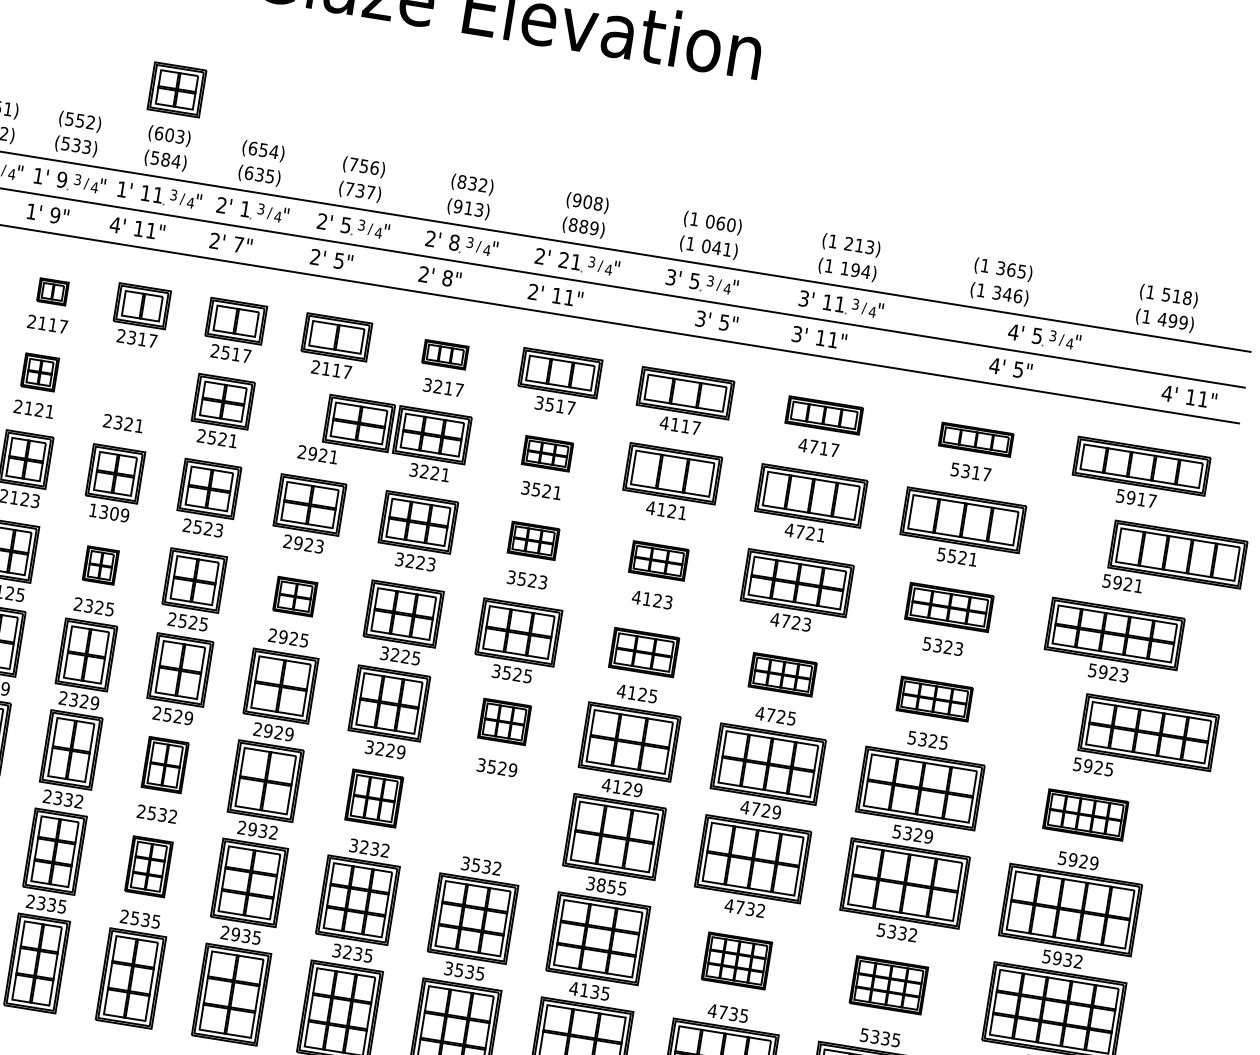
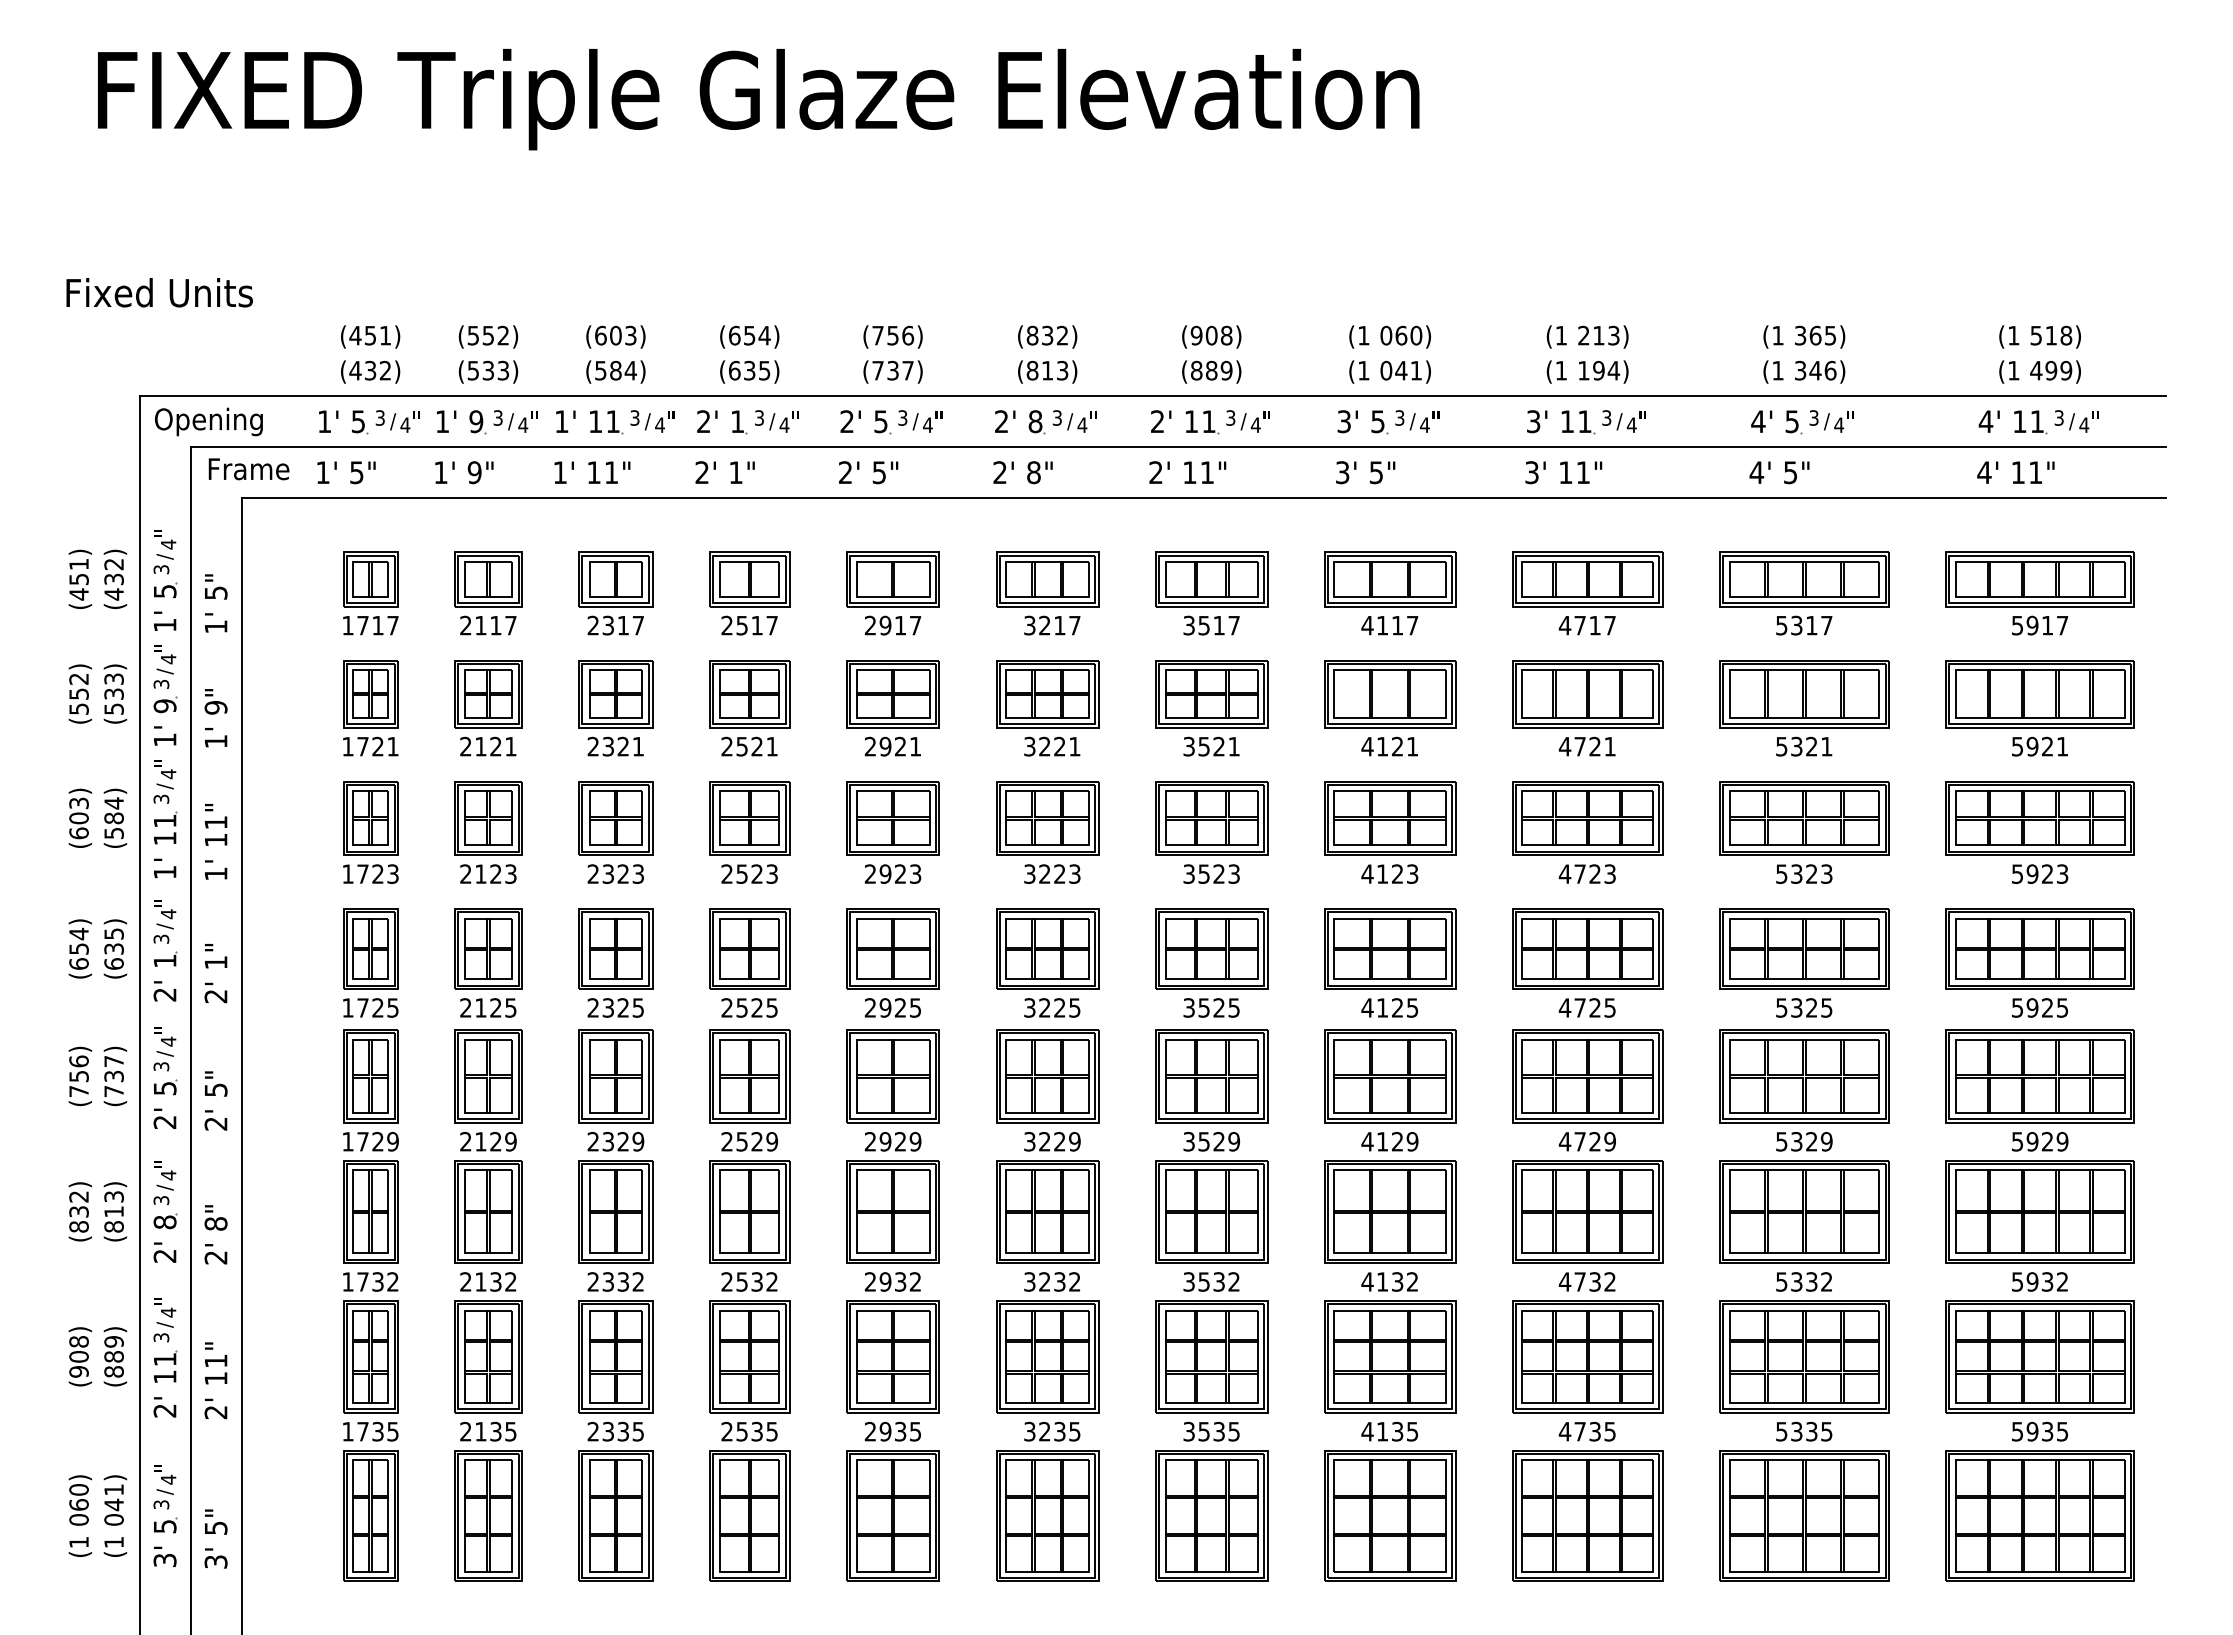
part: (176, 90) -> (615, 694), moved
text: (458, 206) -> (1032, 370), (913) -> (813)
text: (115, 224) -> (560, 472), 4' -> 1'
text: (238, 244) -> (735, 472), 7" -> 1"
text: (563, 259) -> (1190, 421), 21 -> 11
part: (52, 291) -> (488, 579), size x1.67
text: (716, 321) -> (1365, 472), moved
part: (1044, 337) -> (1802, 422), moved
part: (445, 354) -> (1047, 579), size x1.67
part: (1158, 356) -> (2038, 422), added
text: (326, 368) -> (885, 625), 2117 -> 2917
text: (1010, 368) -> (1779, 472), moved
part: (40, 372) -> (488, 694), size x1.43
text: (1189, 396) -> (2015, 472), moved
part: (824, 415) -> (1587, 579), size x1.43
part: (358, 423) -> (892, 694), moved
part: (976, 439) -> (1804, 579), size x1.67
part: (547, 453) -> (1211, 694), size x1.67
text: (109, 512) -> (615, 873), 1309 -> 2323
part: (533, 540) -> (1211, 818), size x1.67
part: (1177, 554) -> (2039, 694), moved
text: (952, 555) -> (1796, 745), 5521 -> 5321
part: (658, 561) -> (1390, 818), size x1.67
part: (100, 565) -> (615, 948), size x1.67
part: (294, 596) -> (892, 948), size x1.67
part: (949, 607) -> (1804, 818), size x1.43
part: (644, 652) -> (1390, 948), size x1.43
part: (782, 674) -> (1587, 948), size x1.67
part: (934, 698) -> (1804, 948), size x1.67
part: (504, 721) -> (1211, 1076), size x1.67
part: (1148, 732) -> (2039, 948), moved
part: (165, 764) -> (749, 1211), size x1.43
part: (374, 798) -> (1047, 1211), size x1.43
part: (1085, 815) -> (2039, 1076), size x1.67
part: (489, 816) -> (1211, 1211), added
part: (148, 866) -> (749, 1356), size x1.43
text: (606, 885) -> (1389, 1281), 3855 -> 4132
part: (736, 960) -> (1587, 1356), size x1.67
part: (888, 985) -> (1804, 1356), size x1.67

